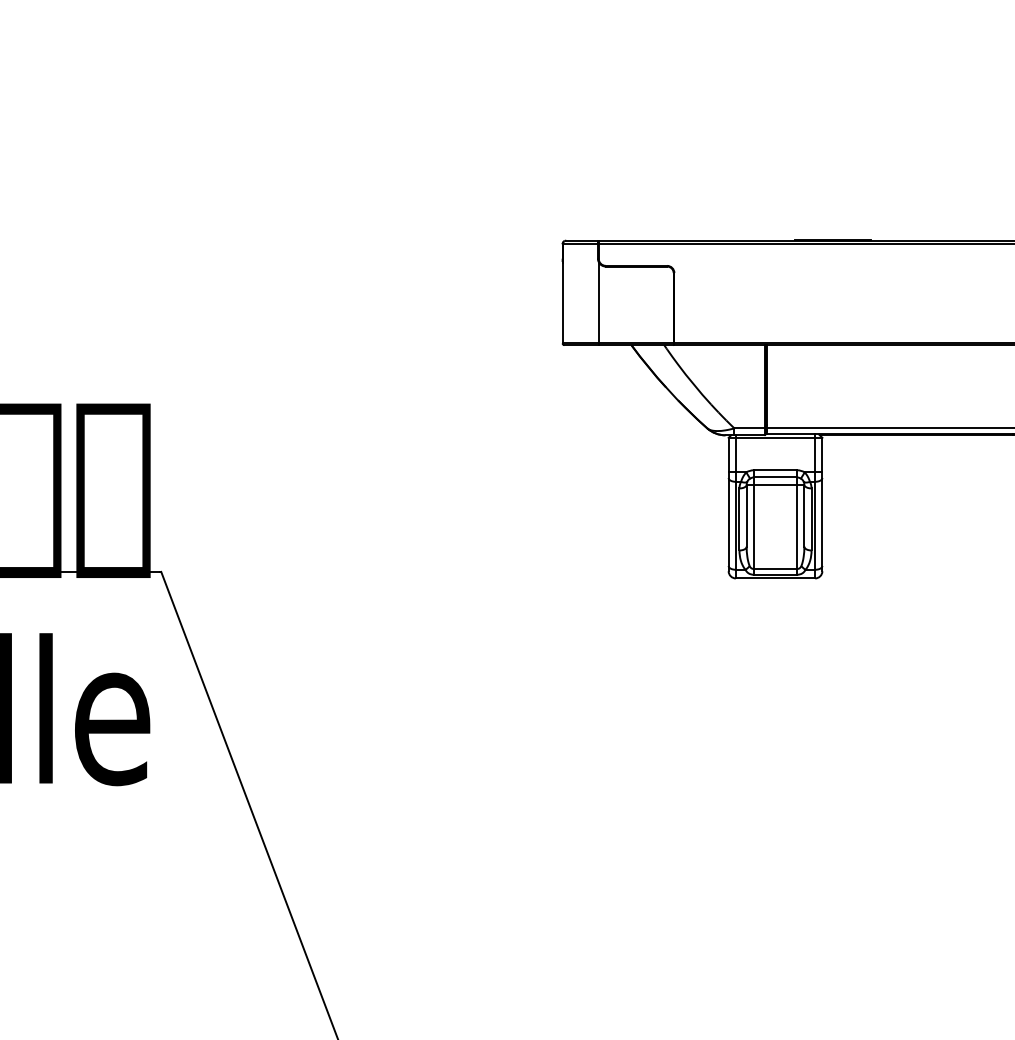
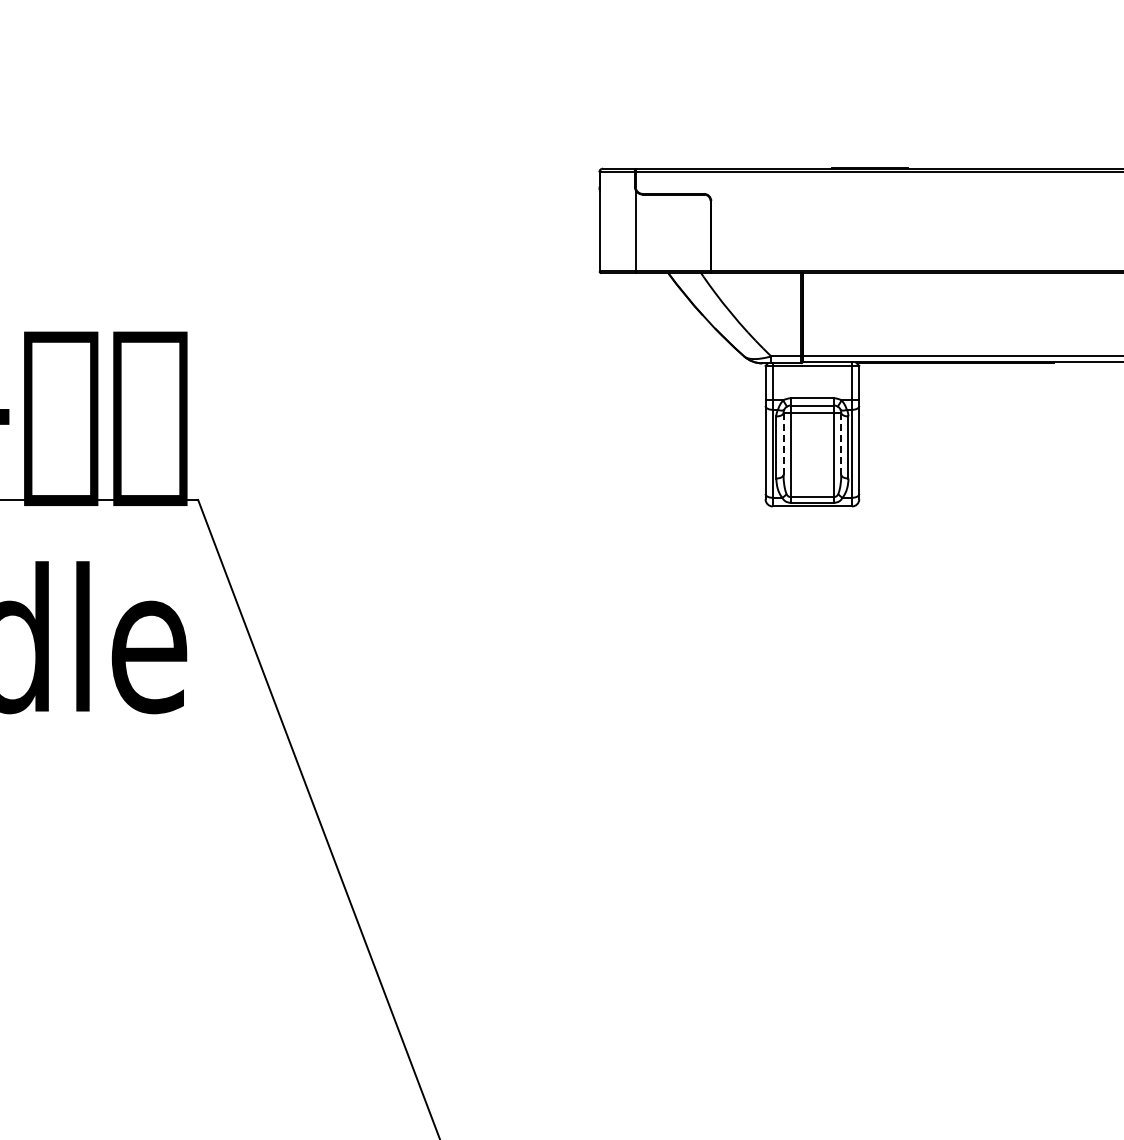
line: (746, 515) -> (783, 443), solid -> dashed
line: (804, 516) -> (841, 444), solid -> dashed

